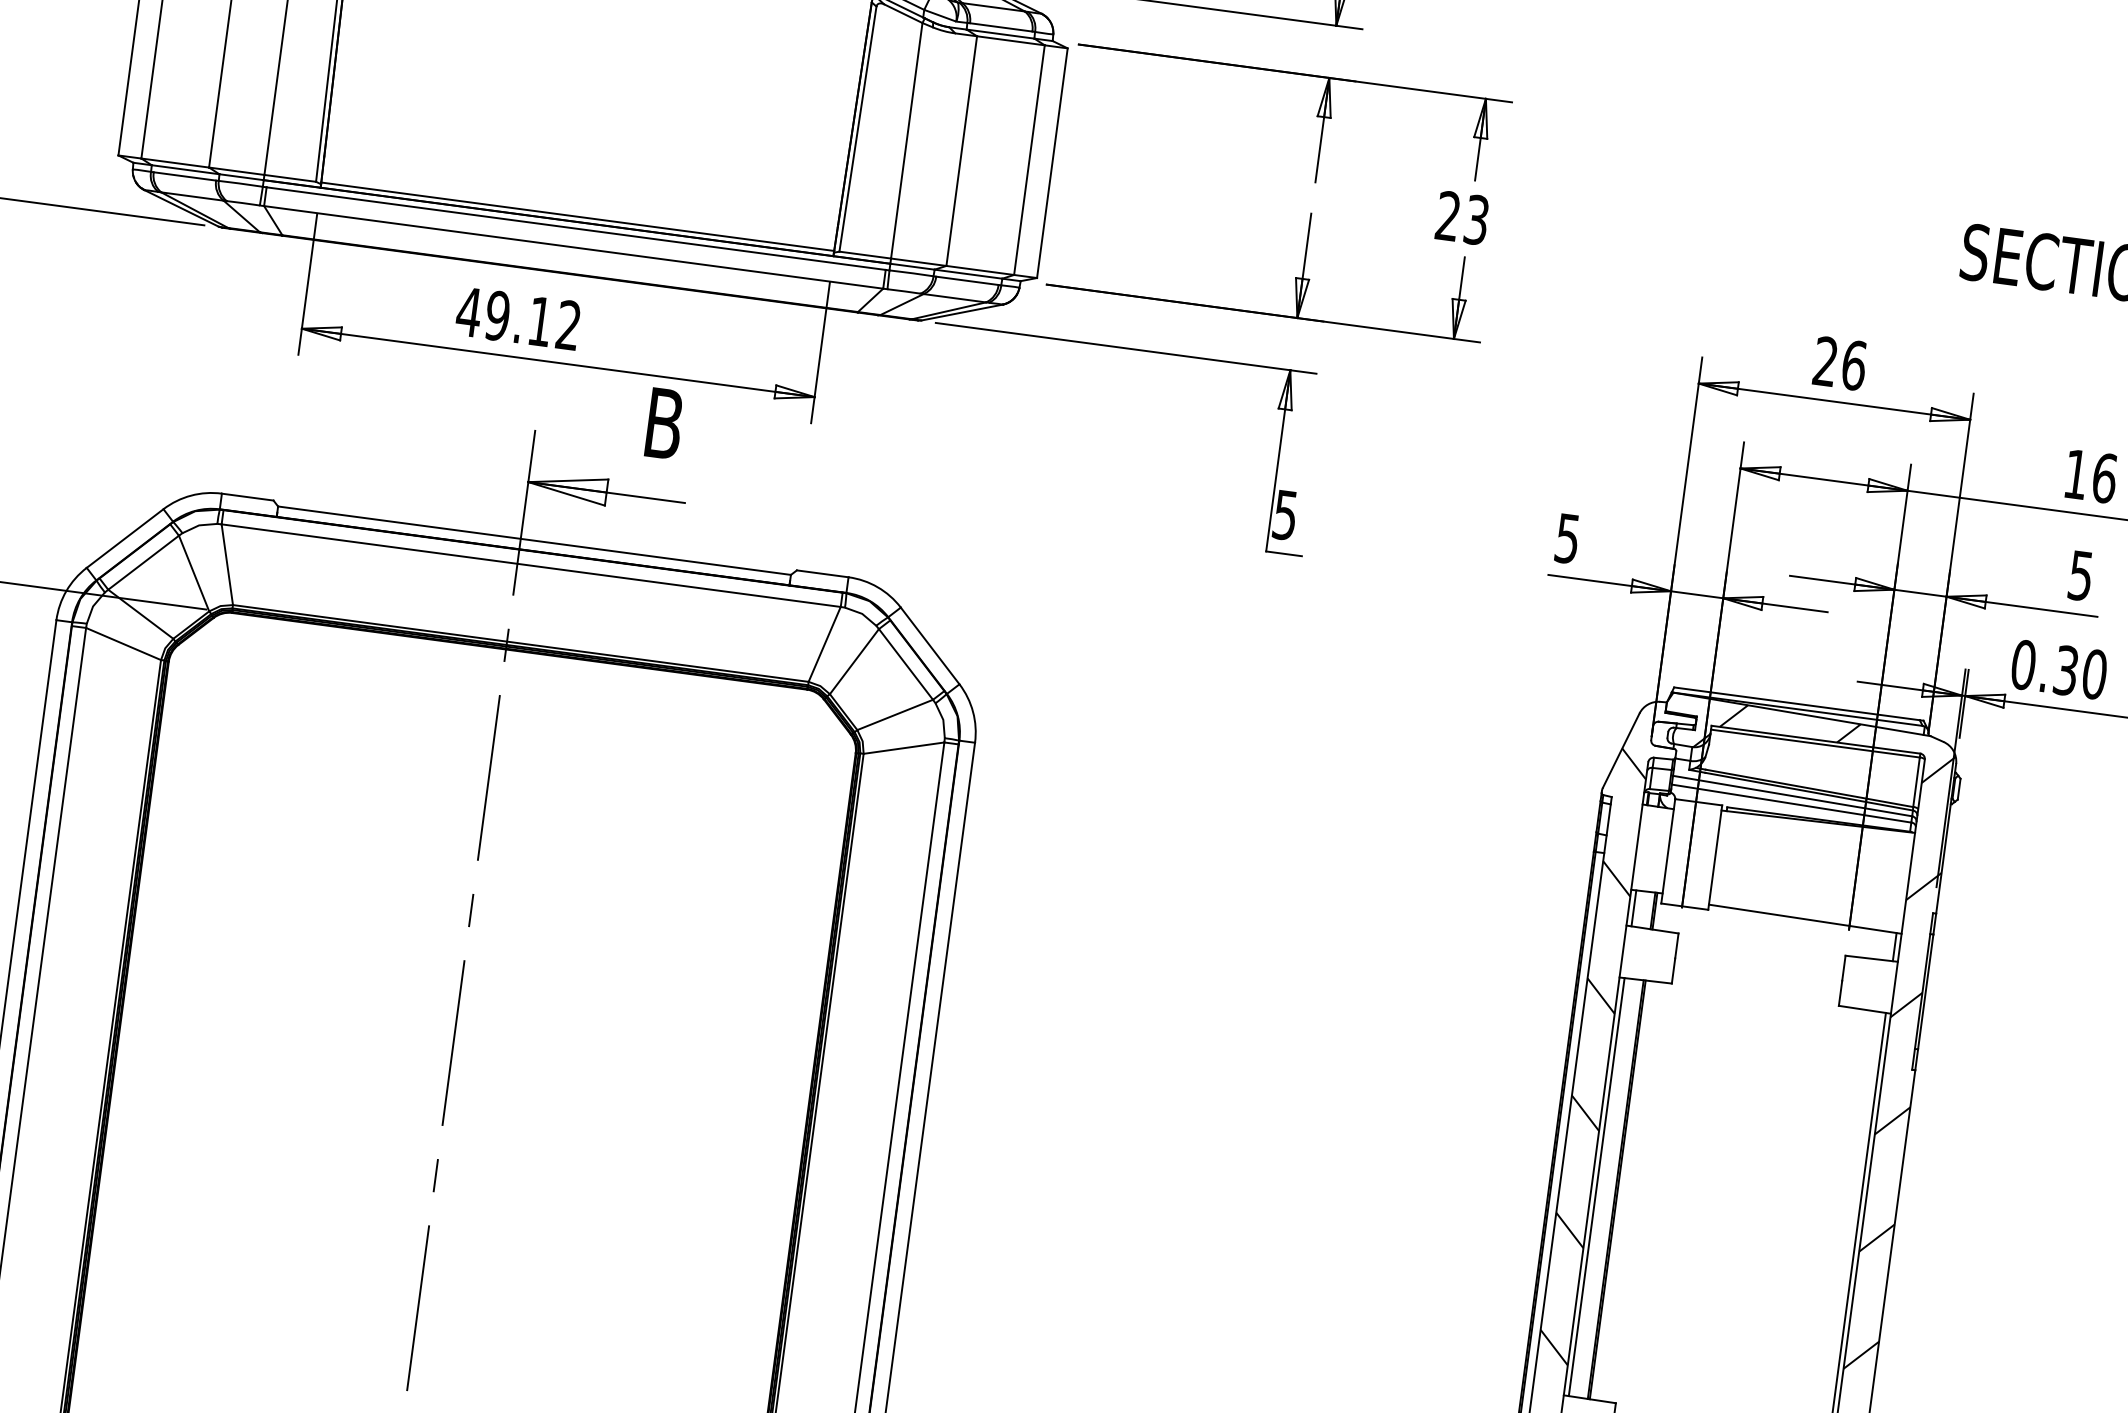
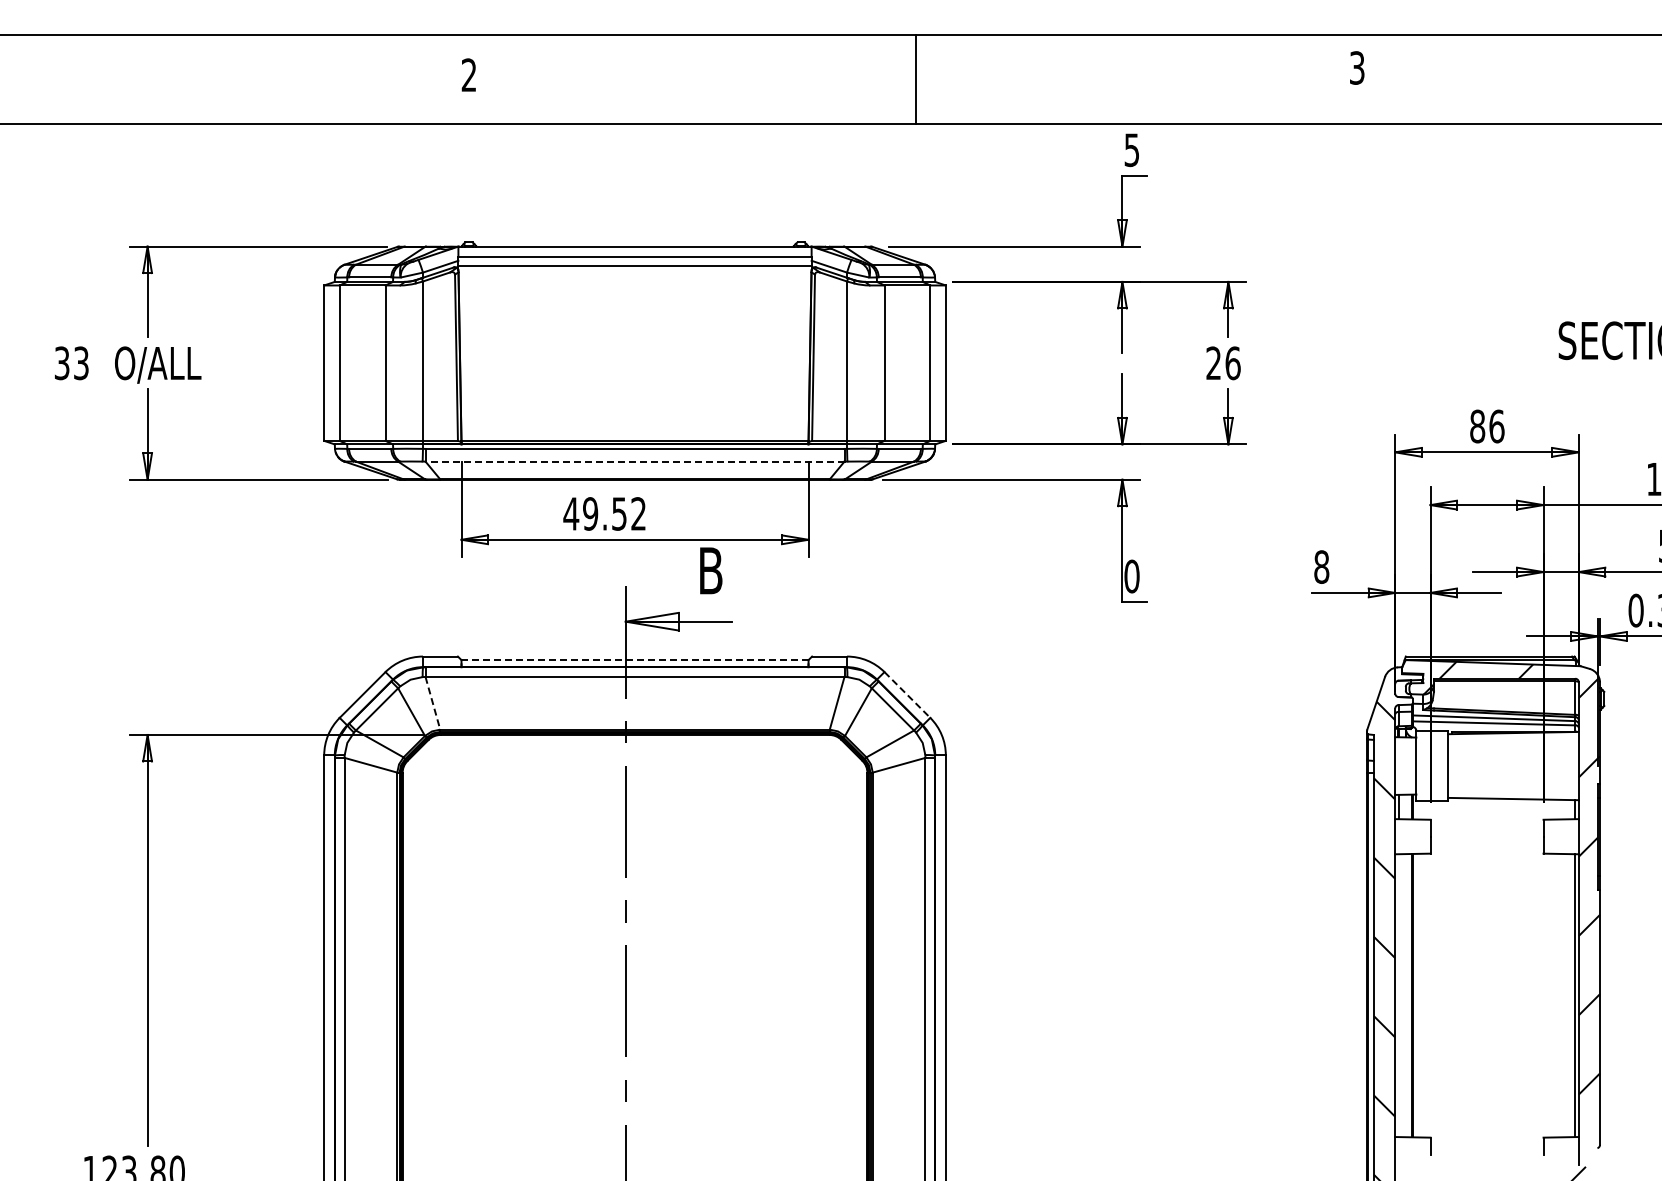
text: (1475, 220) -> (1232, 363), 23 -> 26
line: (572, 247) -> (634, 461), solid -> dashed
text: (540, 321) -> (619, 513), 49.12 -> 49.52
text: (1825, 361) -> (1477, 426), 26 -> 86
text: (1284, 515) -> (1131, 576), 5 -> 0
text: (1567, 537) -> (1321, 566), 5 -> 8
line: (535, 541) -> (635, 660), solid -> dashed
line: (228, 565) -> (433, 703), solid -> dashed
line: (930, 646) -> (907, 695), solid -> dashed
line: (1596, 1186) -> (1398, 995), removed

